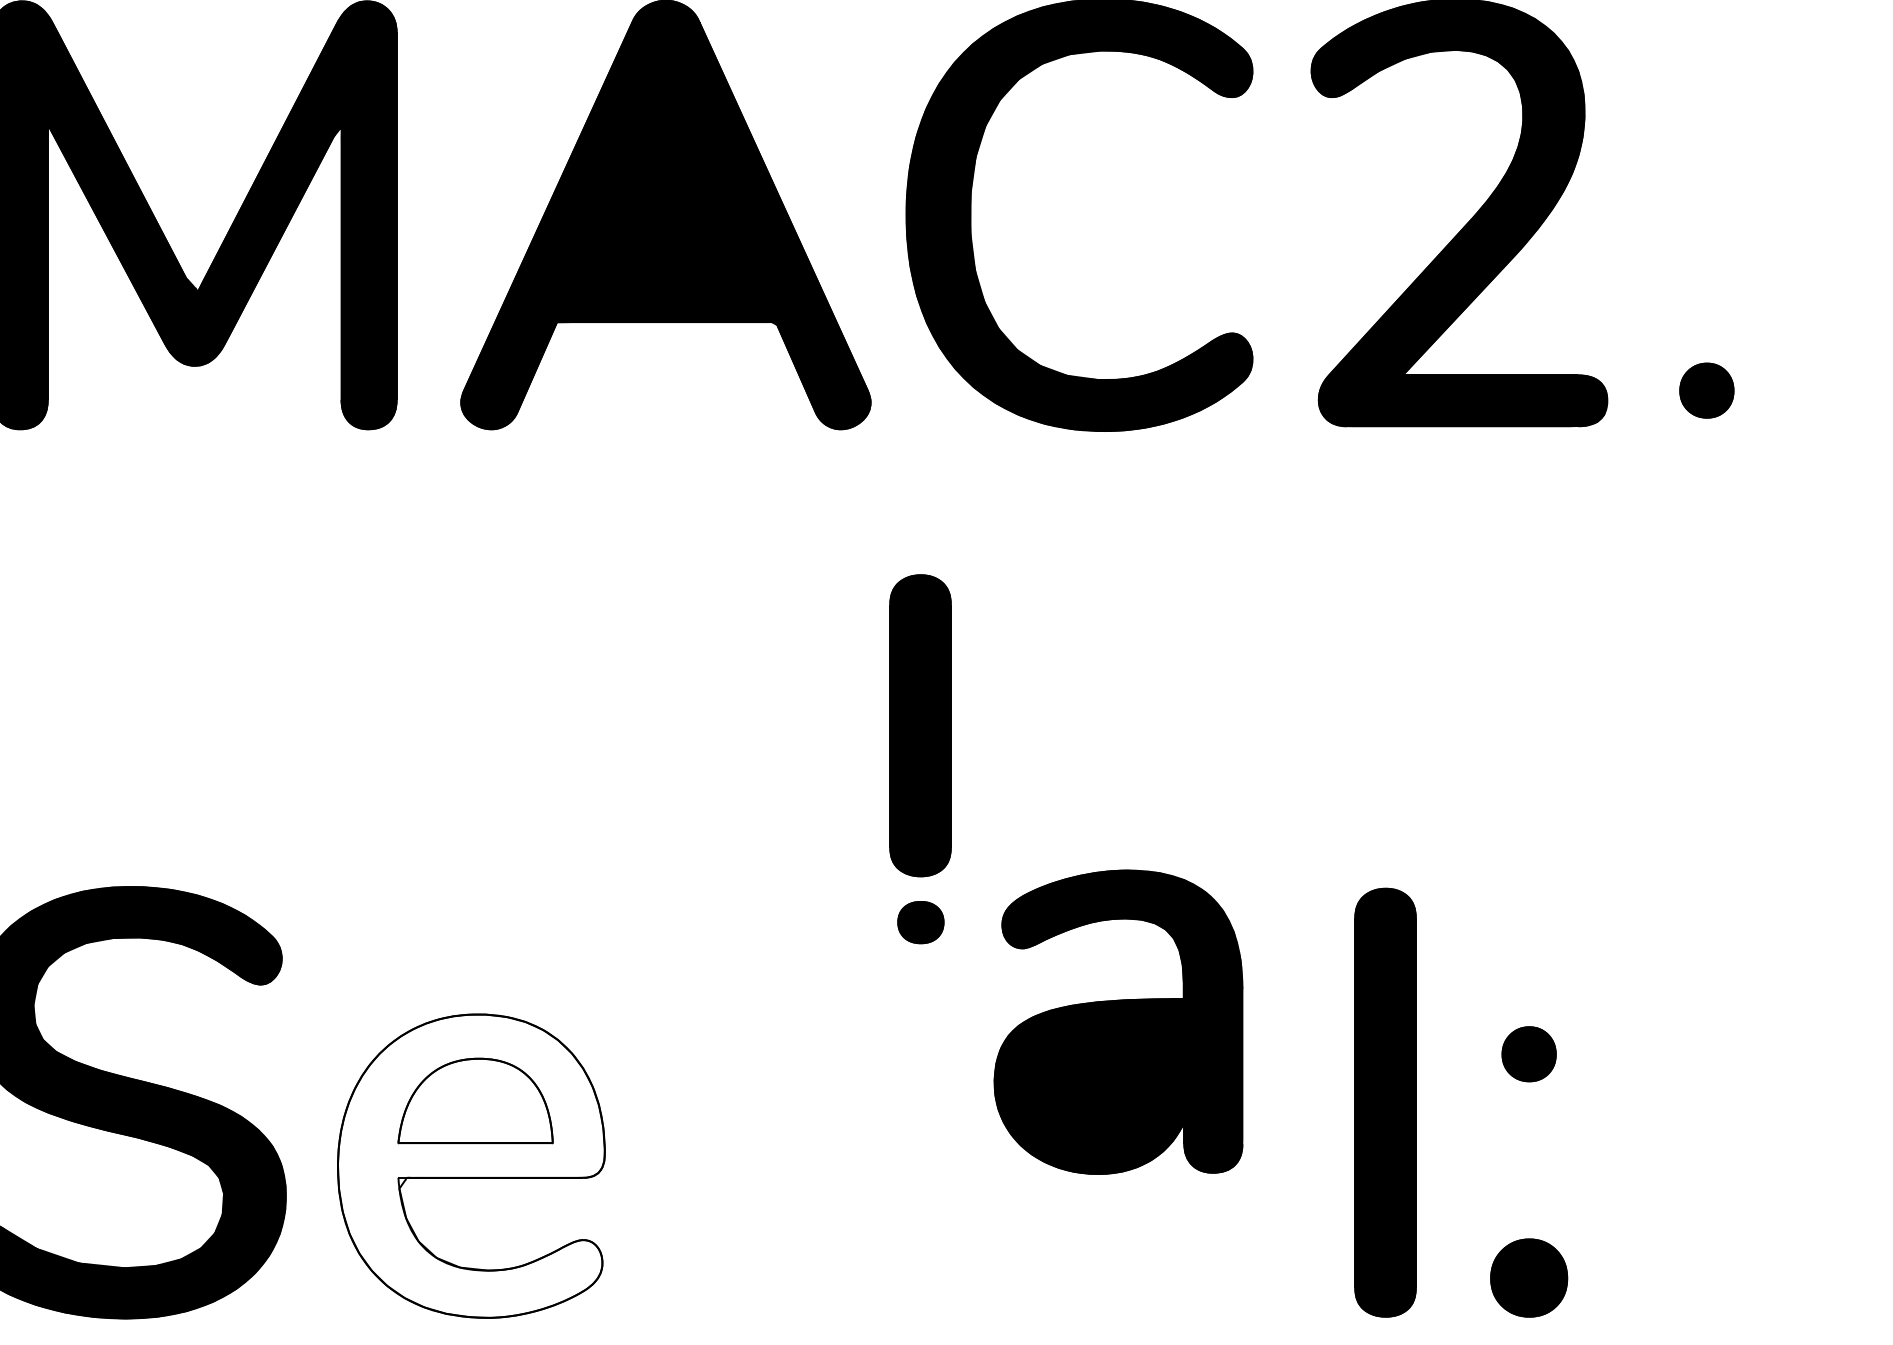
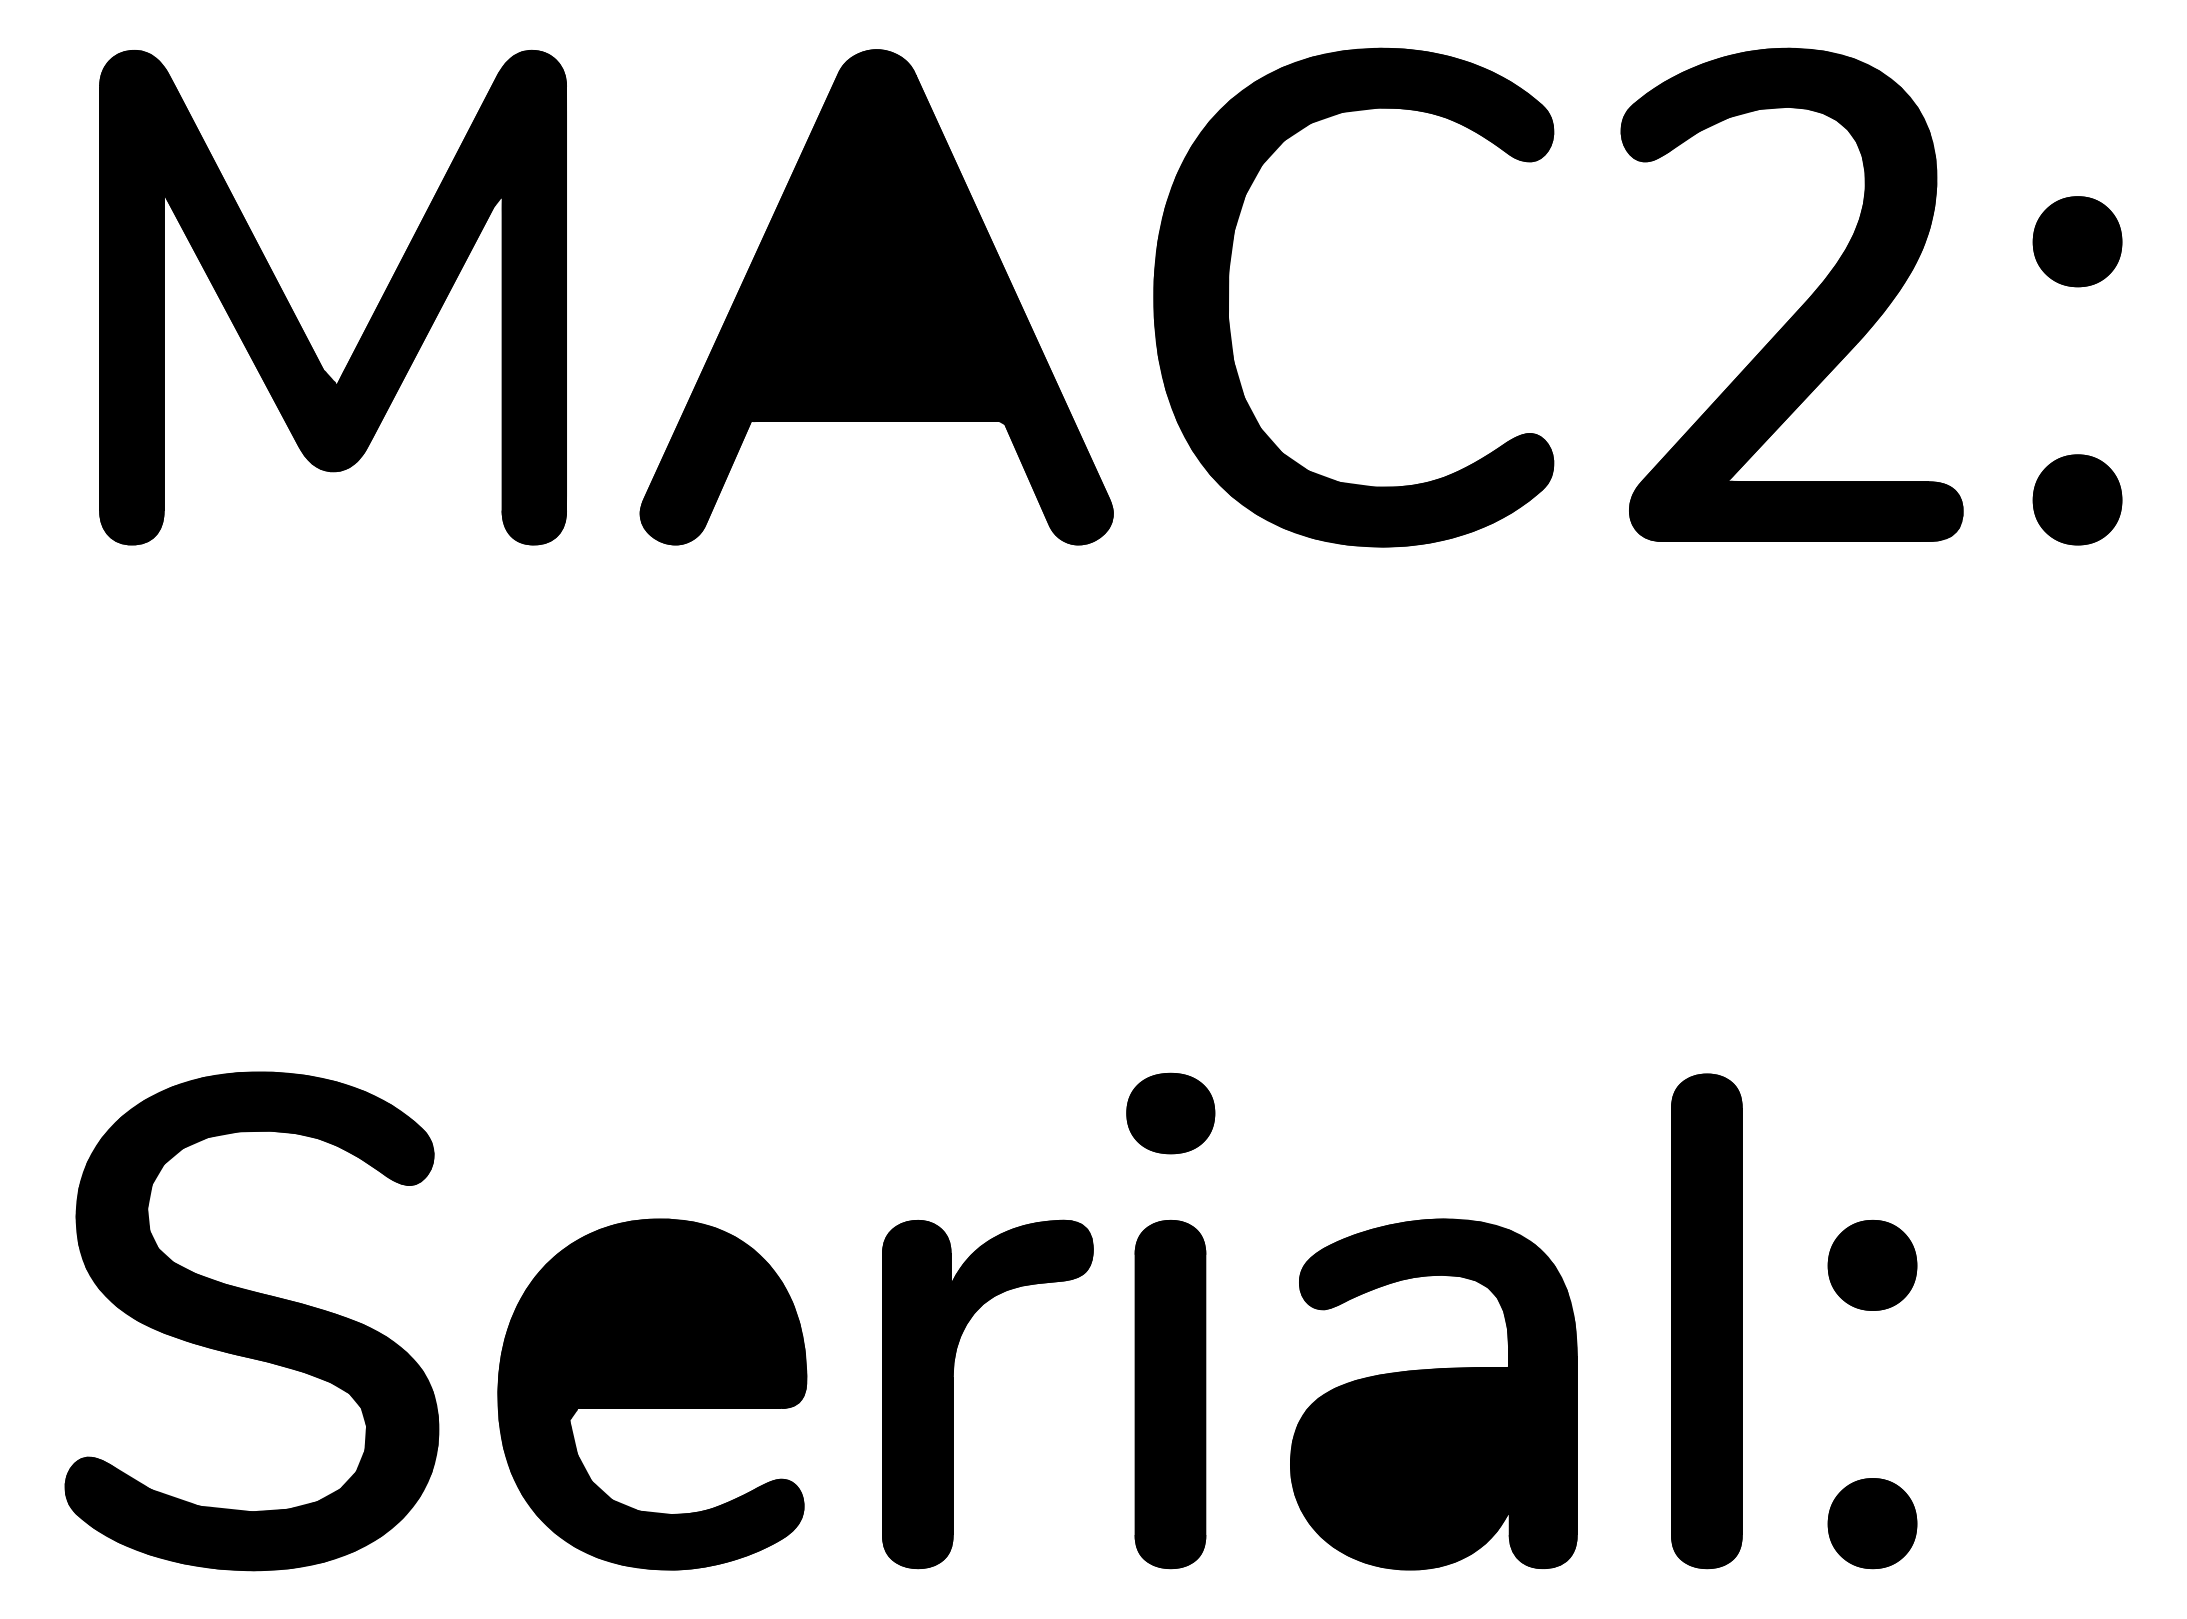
part: (1706, 166) -> (2077, 241), added
part: (1706, 390) -> (2077, 499), size x1.43
part: (920, 725) -> (1170, 1394), moved
part: (920, 922) -> (1170, 1113), size x1.67
part: (1118, 1022) -> (1433, 1394), moved
part: (1529, 1054) -> (1872, 1265), size x1.43
fill: (475, 1100) -> (657, 1318), added
fill: (471, 1166) -> (652, 1394), added
part: (732, 1166) -> (953, 1394), added

